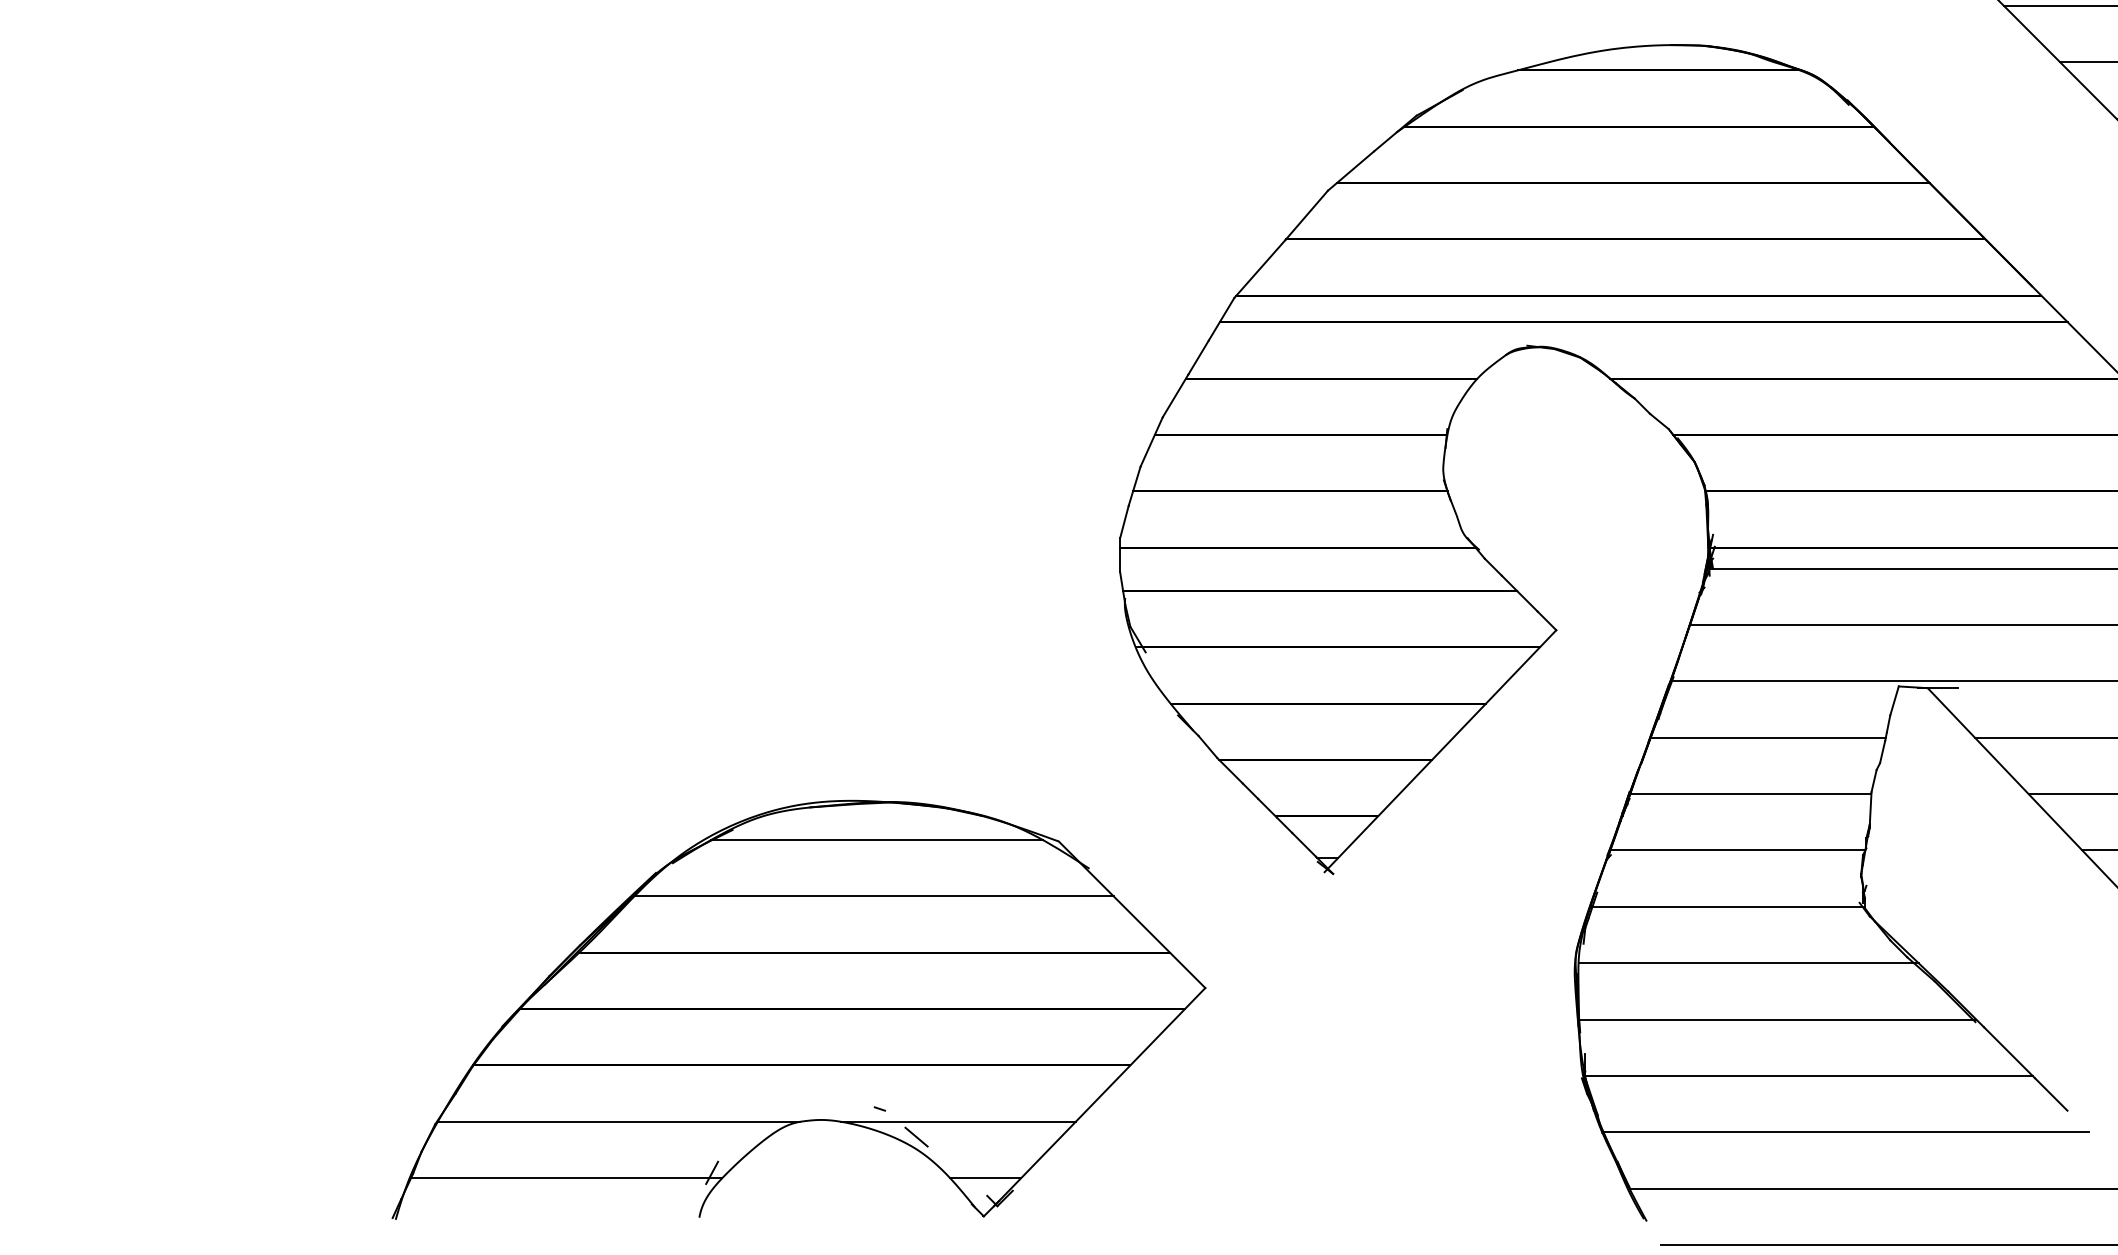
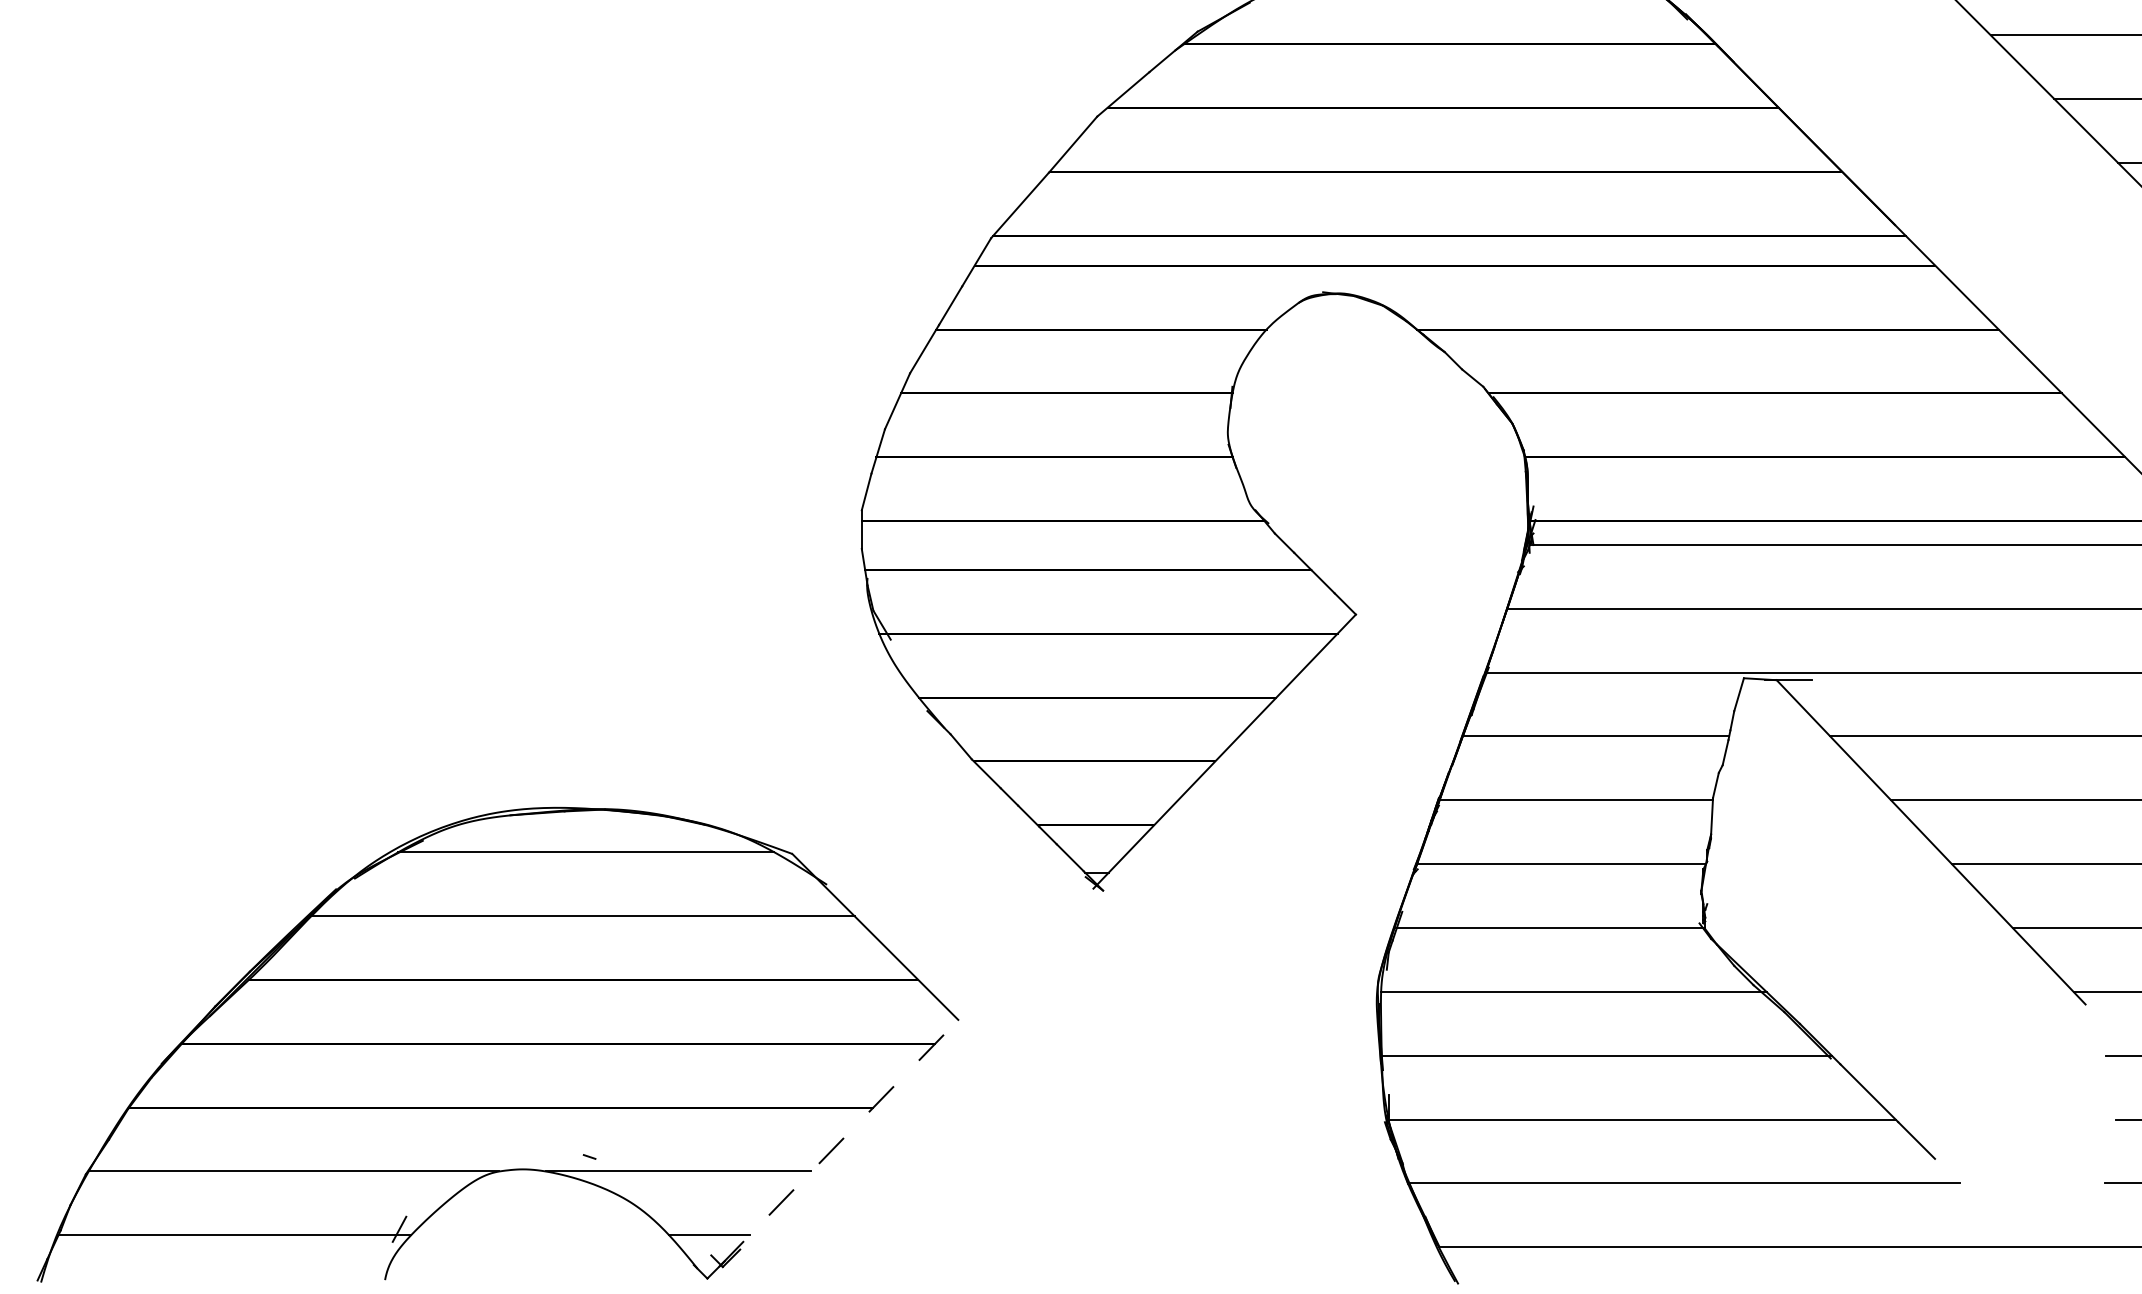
line: (1099, 1097) -> (838, 1143), solid -> dashed
line: (916, 1136) -> (631, 1188), removed

